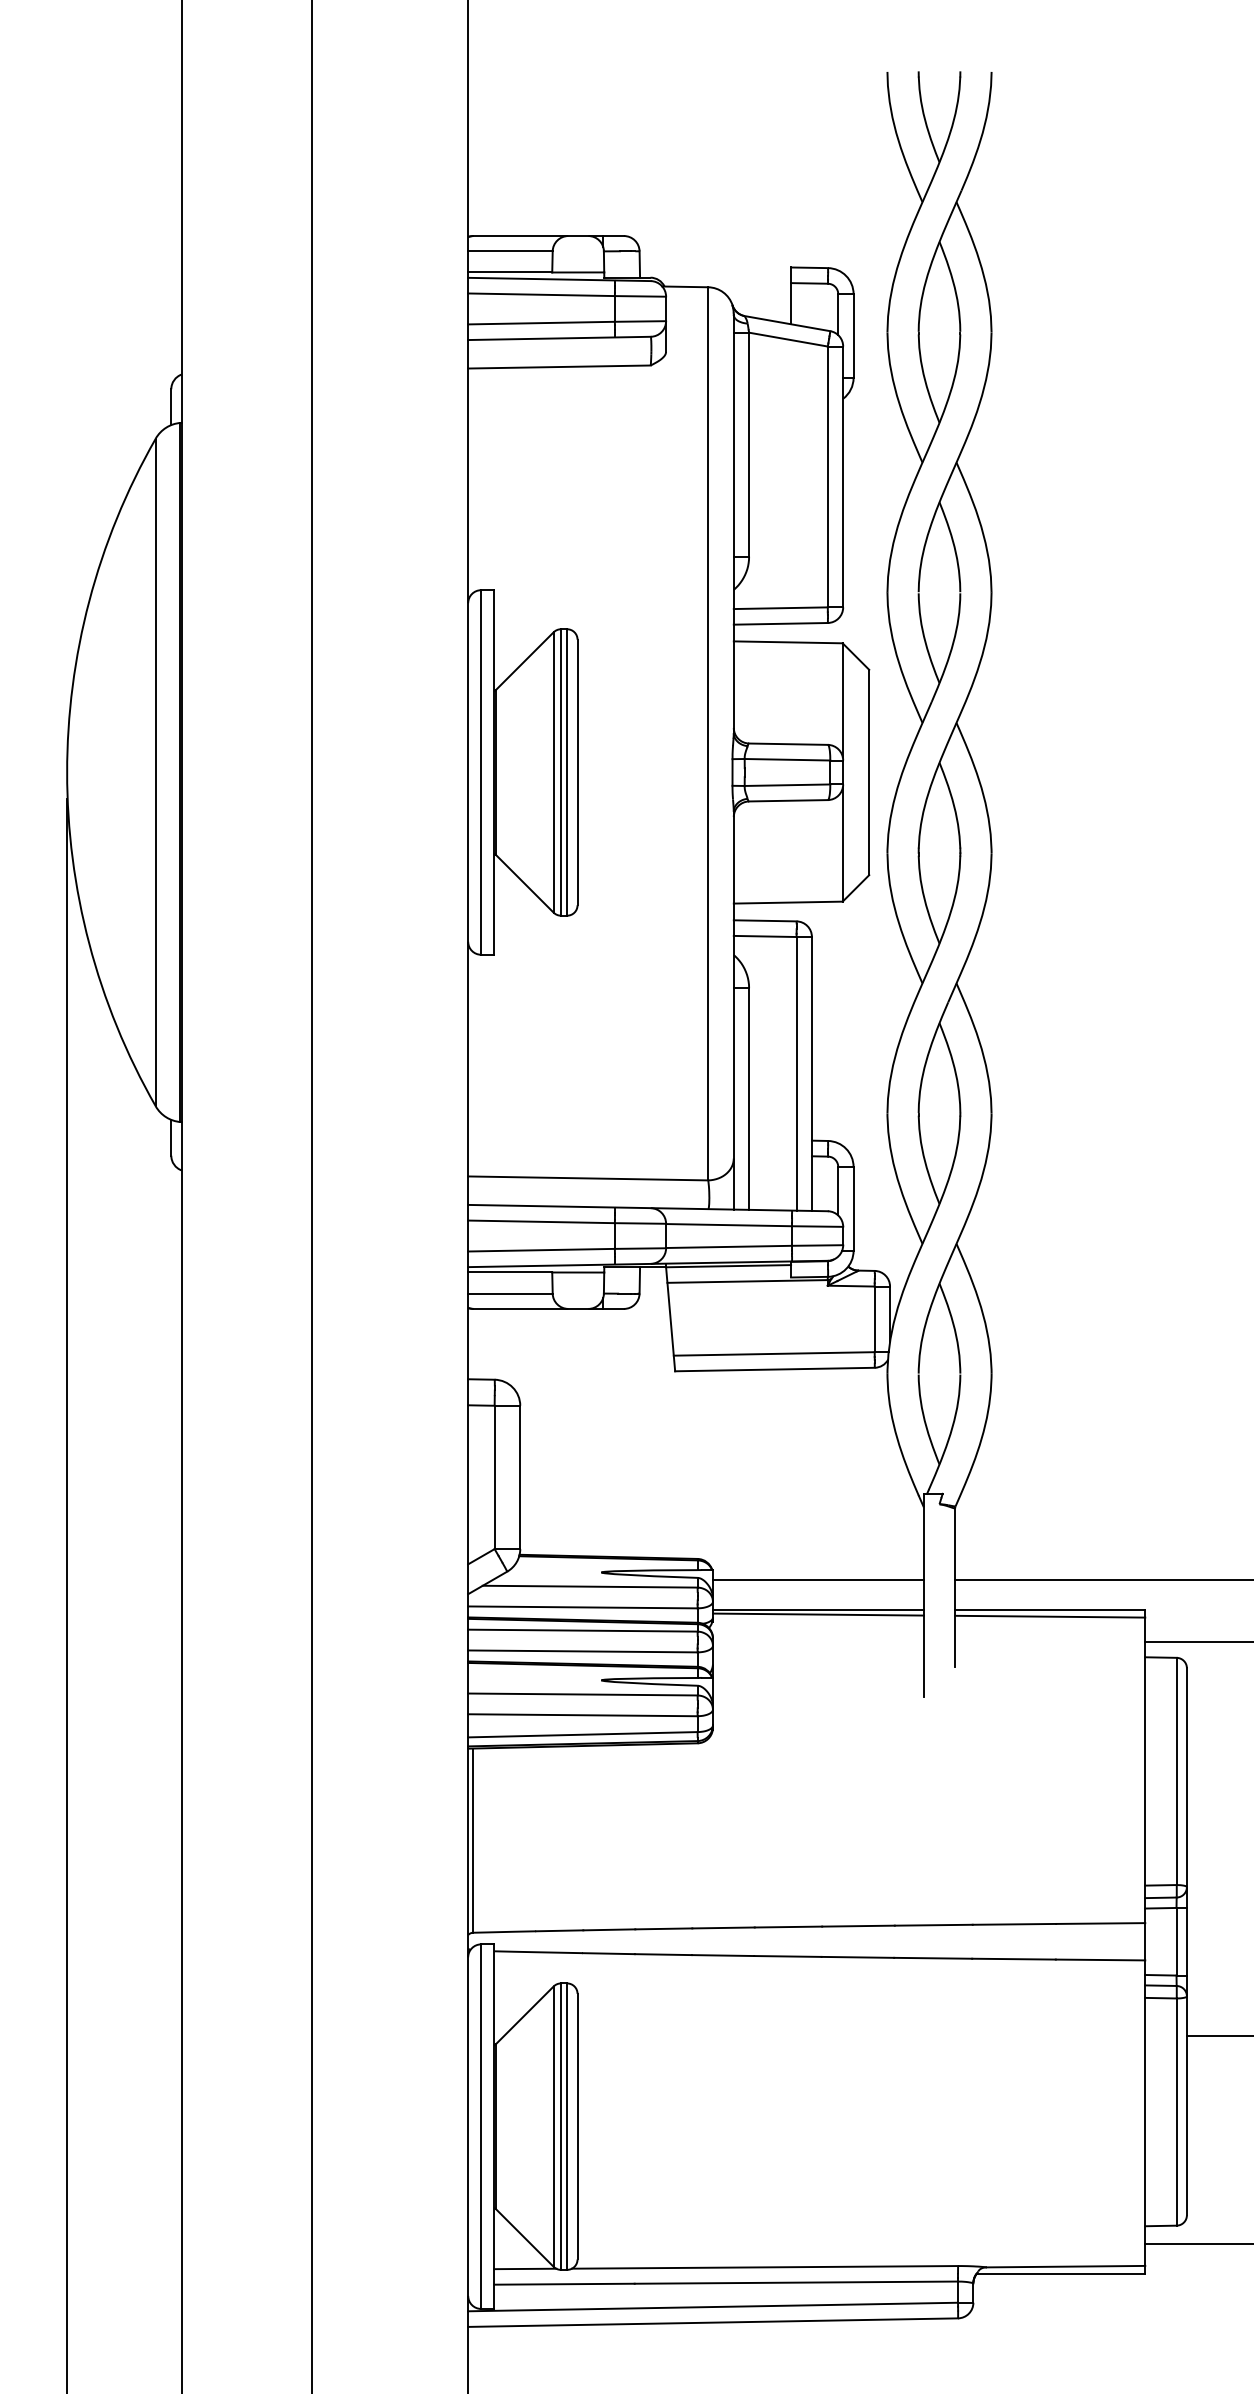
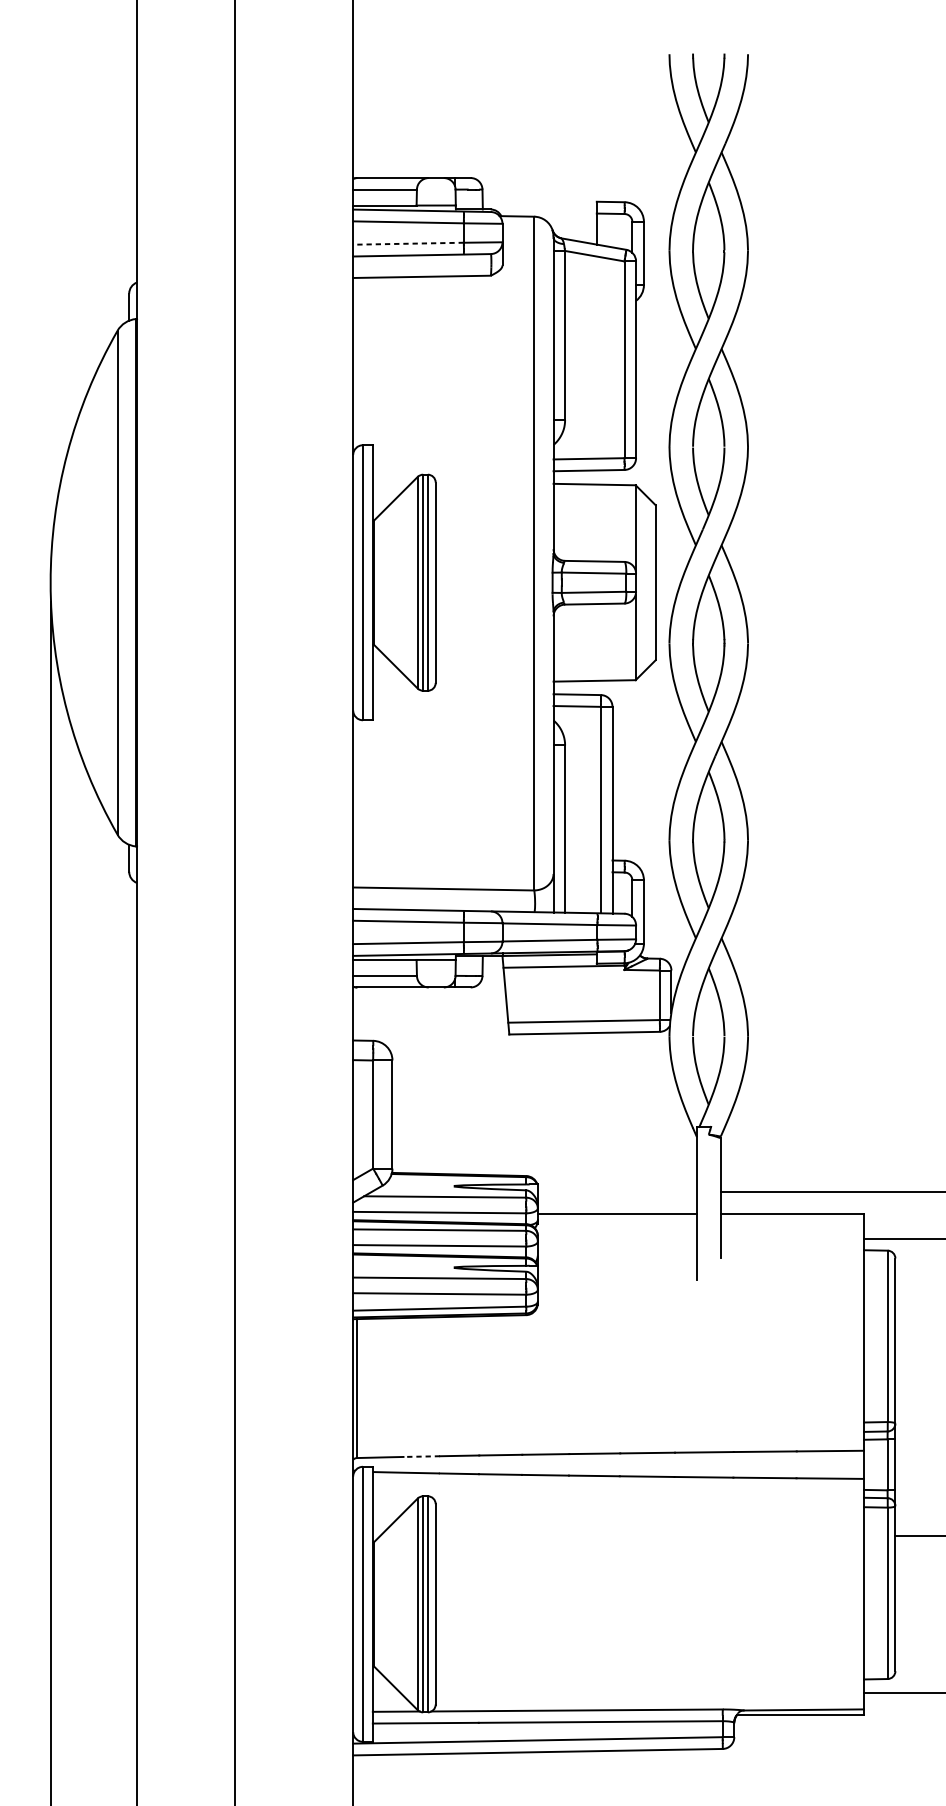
line: (541, 323) -> (408, 244), solid -> dashed
line: (817, 1579) -> (616, 1191), removed
line: (817, 1614) -> (616, 1217), removed
line: (1050, 1616) -> (792, 1219), removed
line: (559, 1930) -> (422, 1456), solid -> dashed

